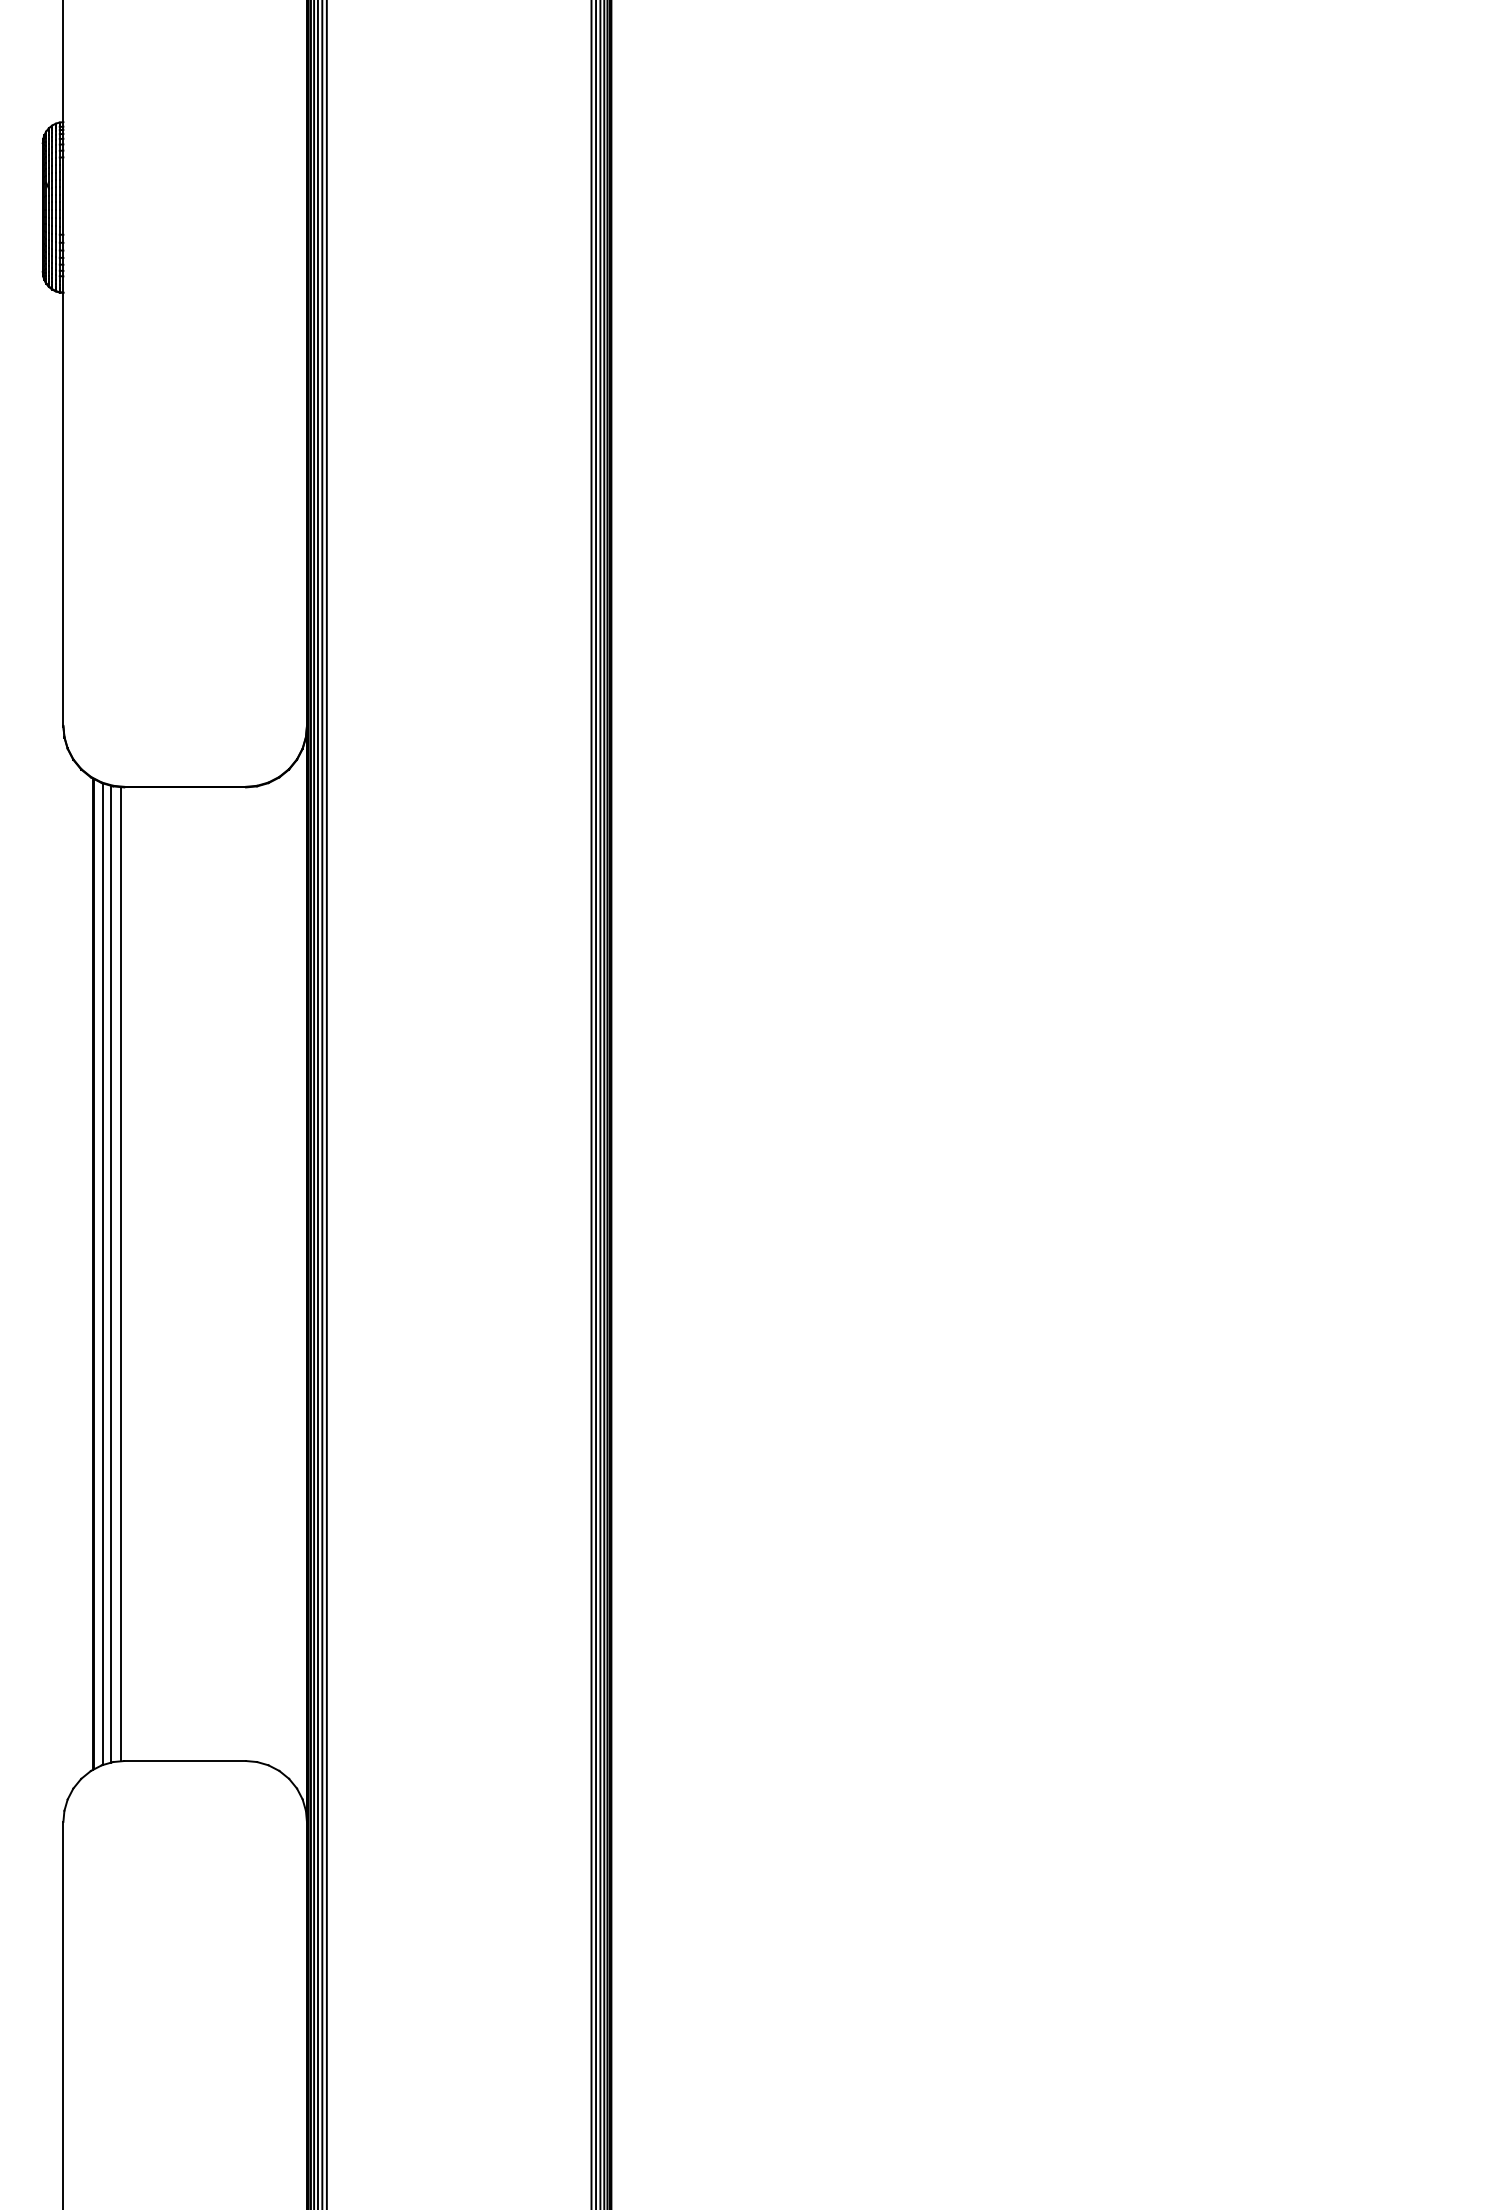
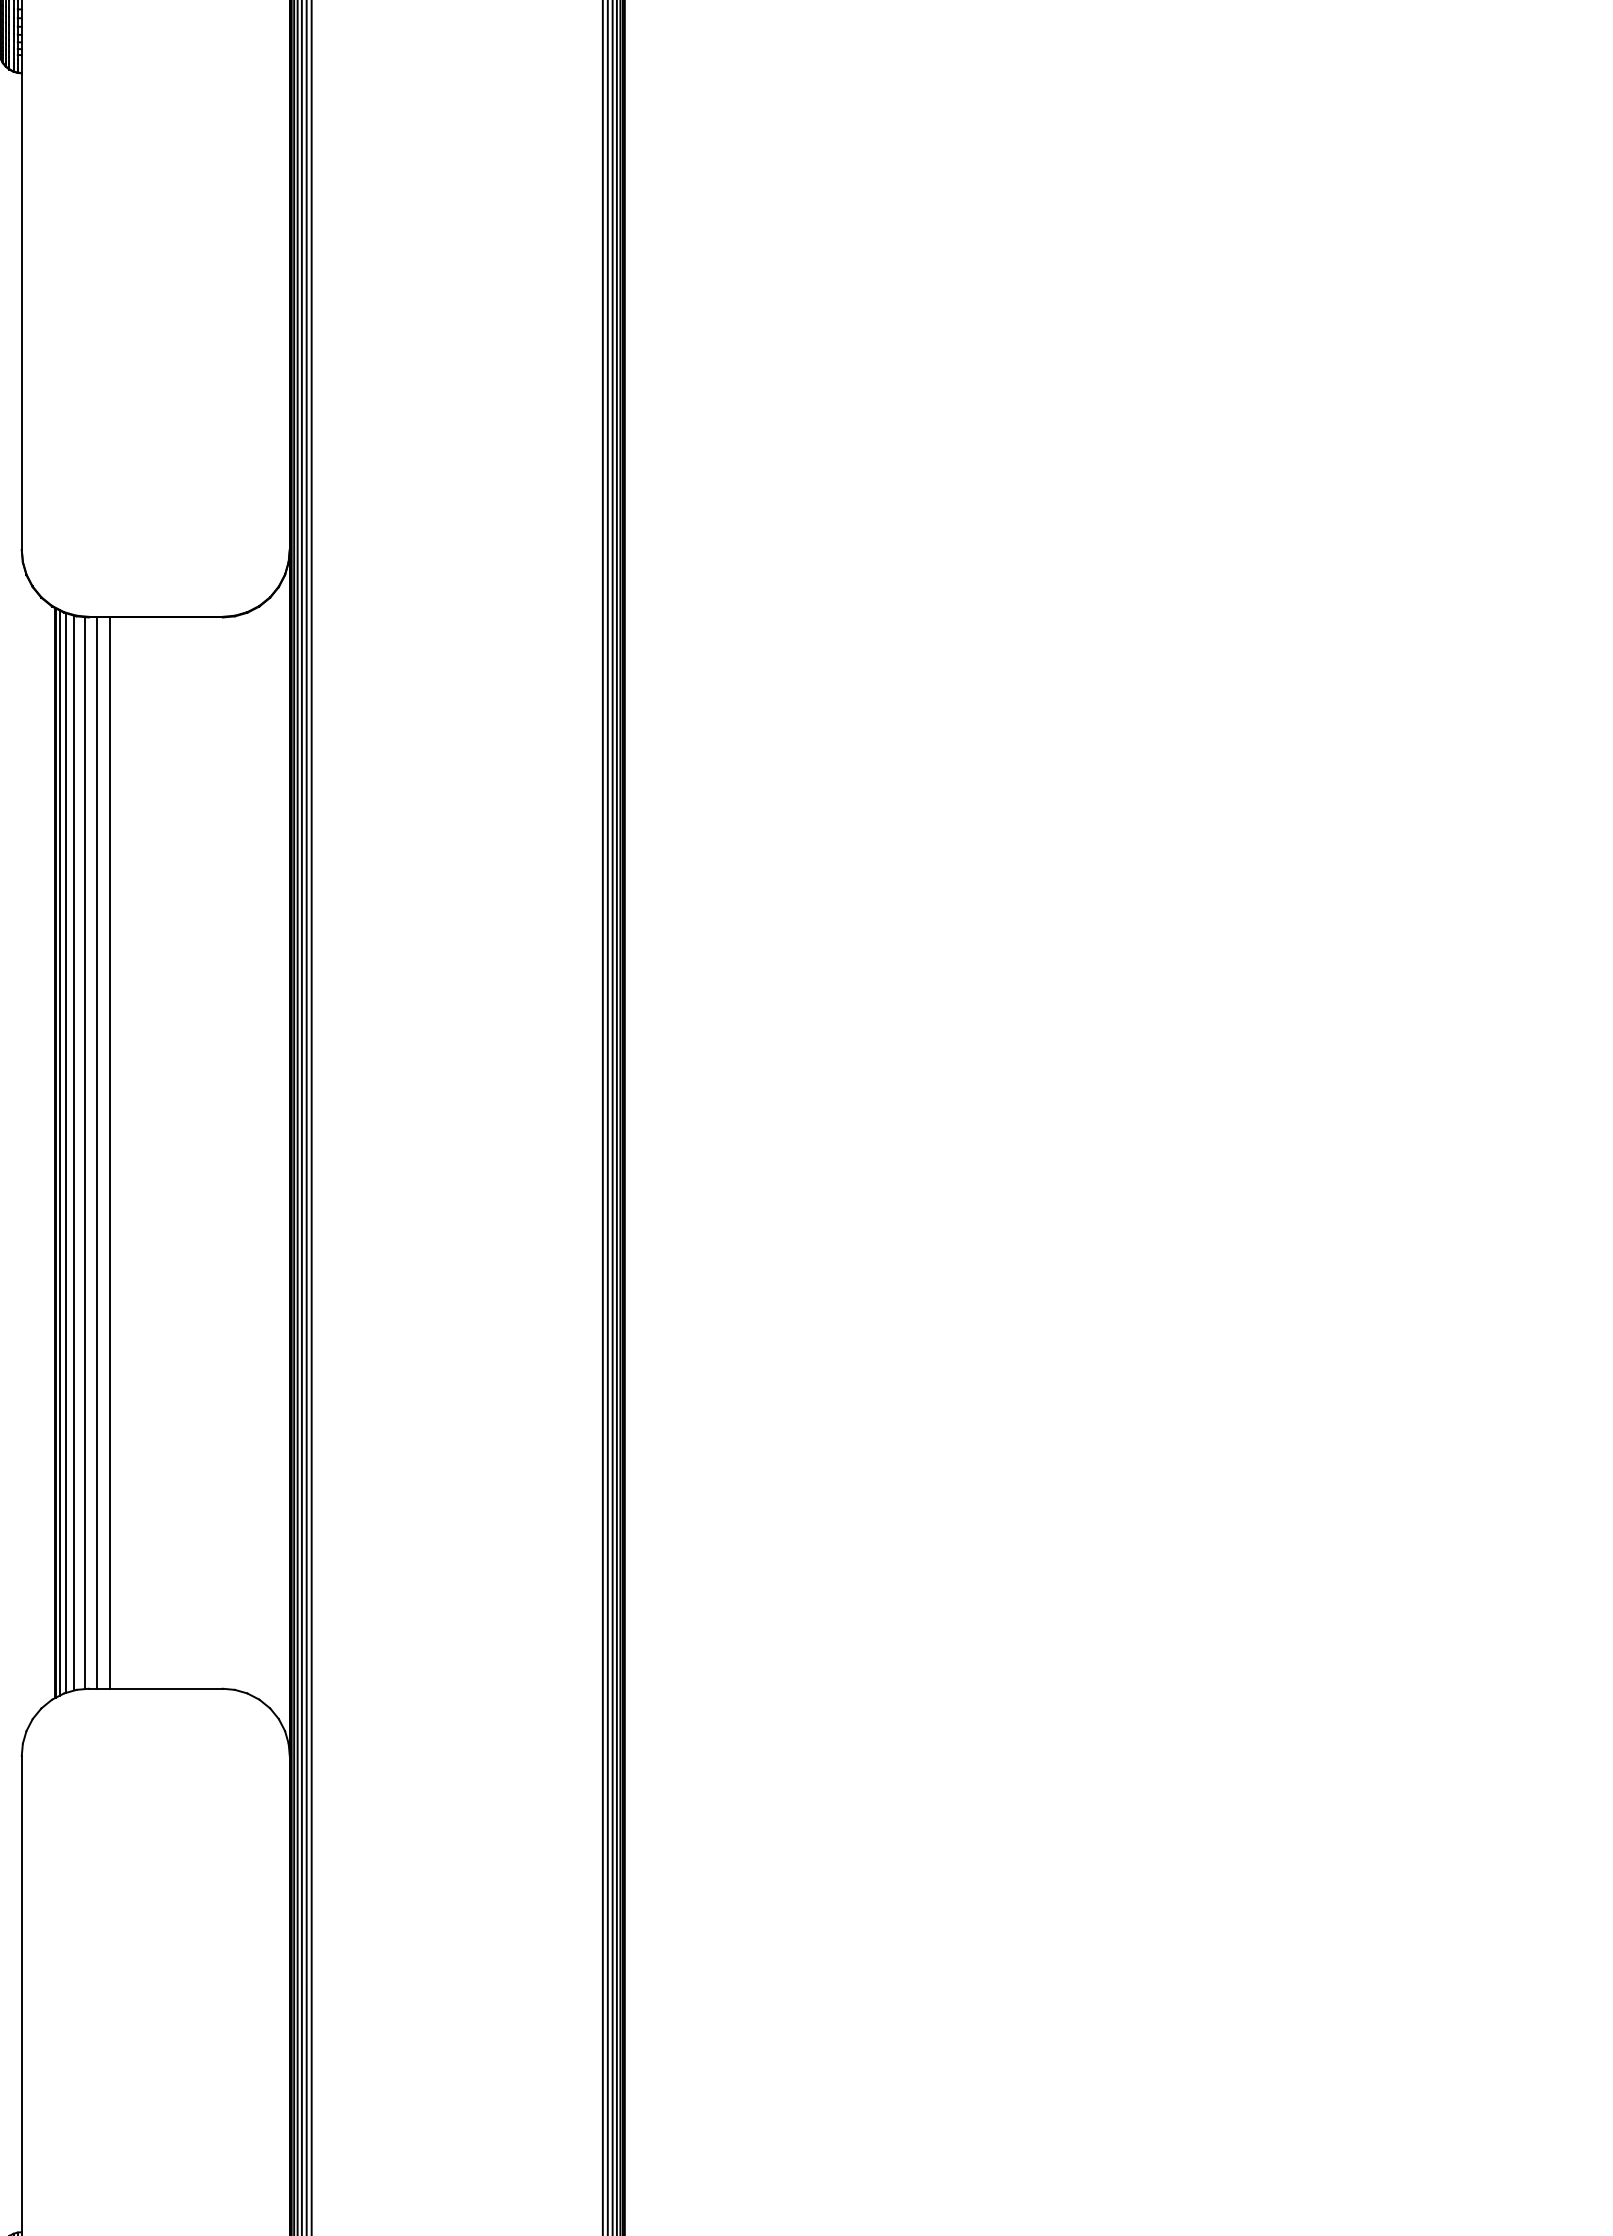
line: (97, 1273) -> (59, 1152), added
line: (131, 1274) -> (96, 1153), added
line: (143, 1274) -> (109, 1153), added

